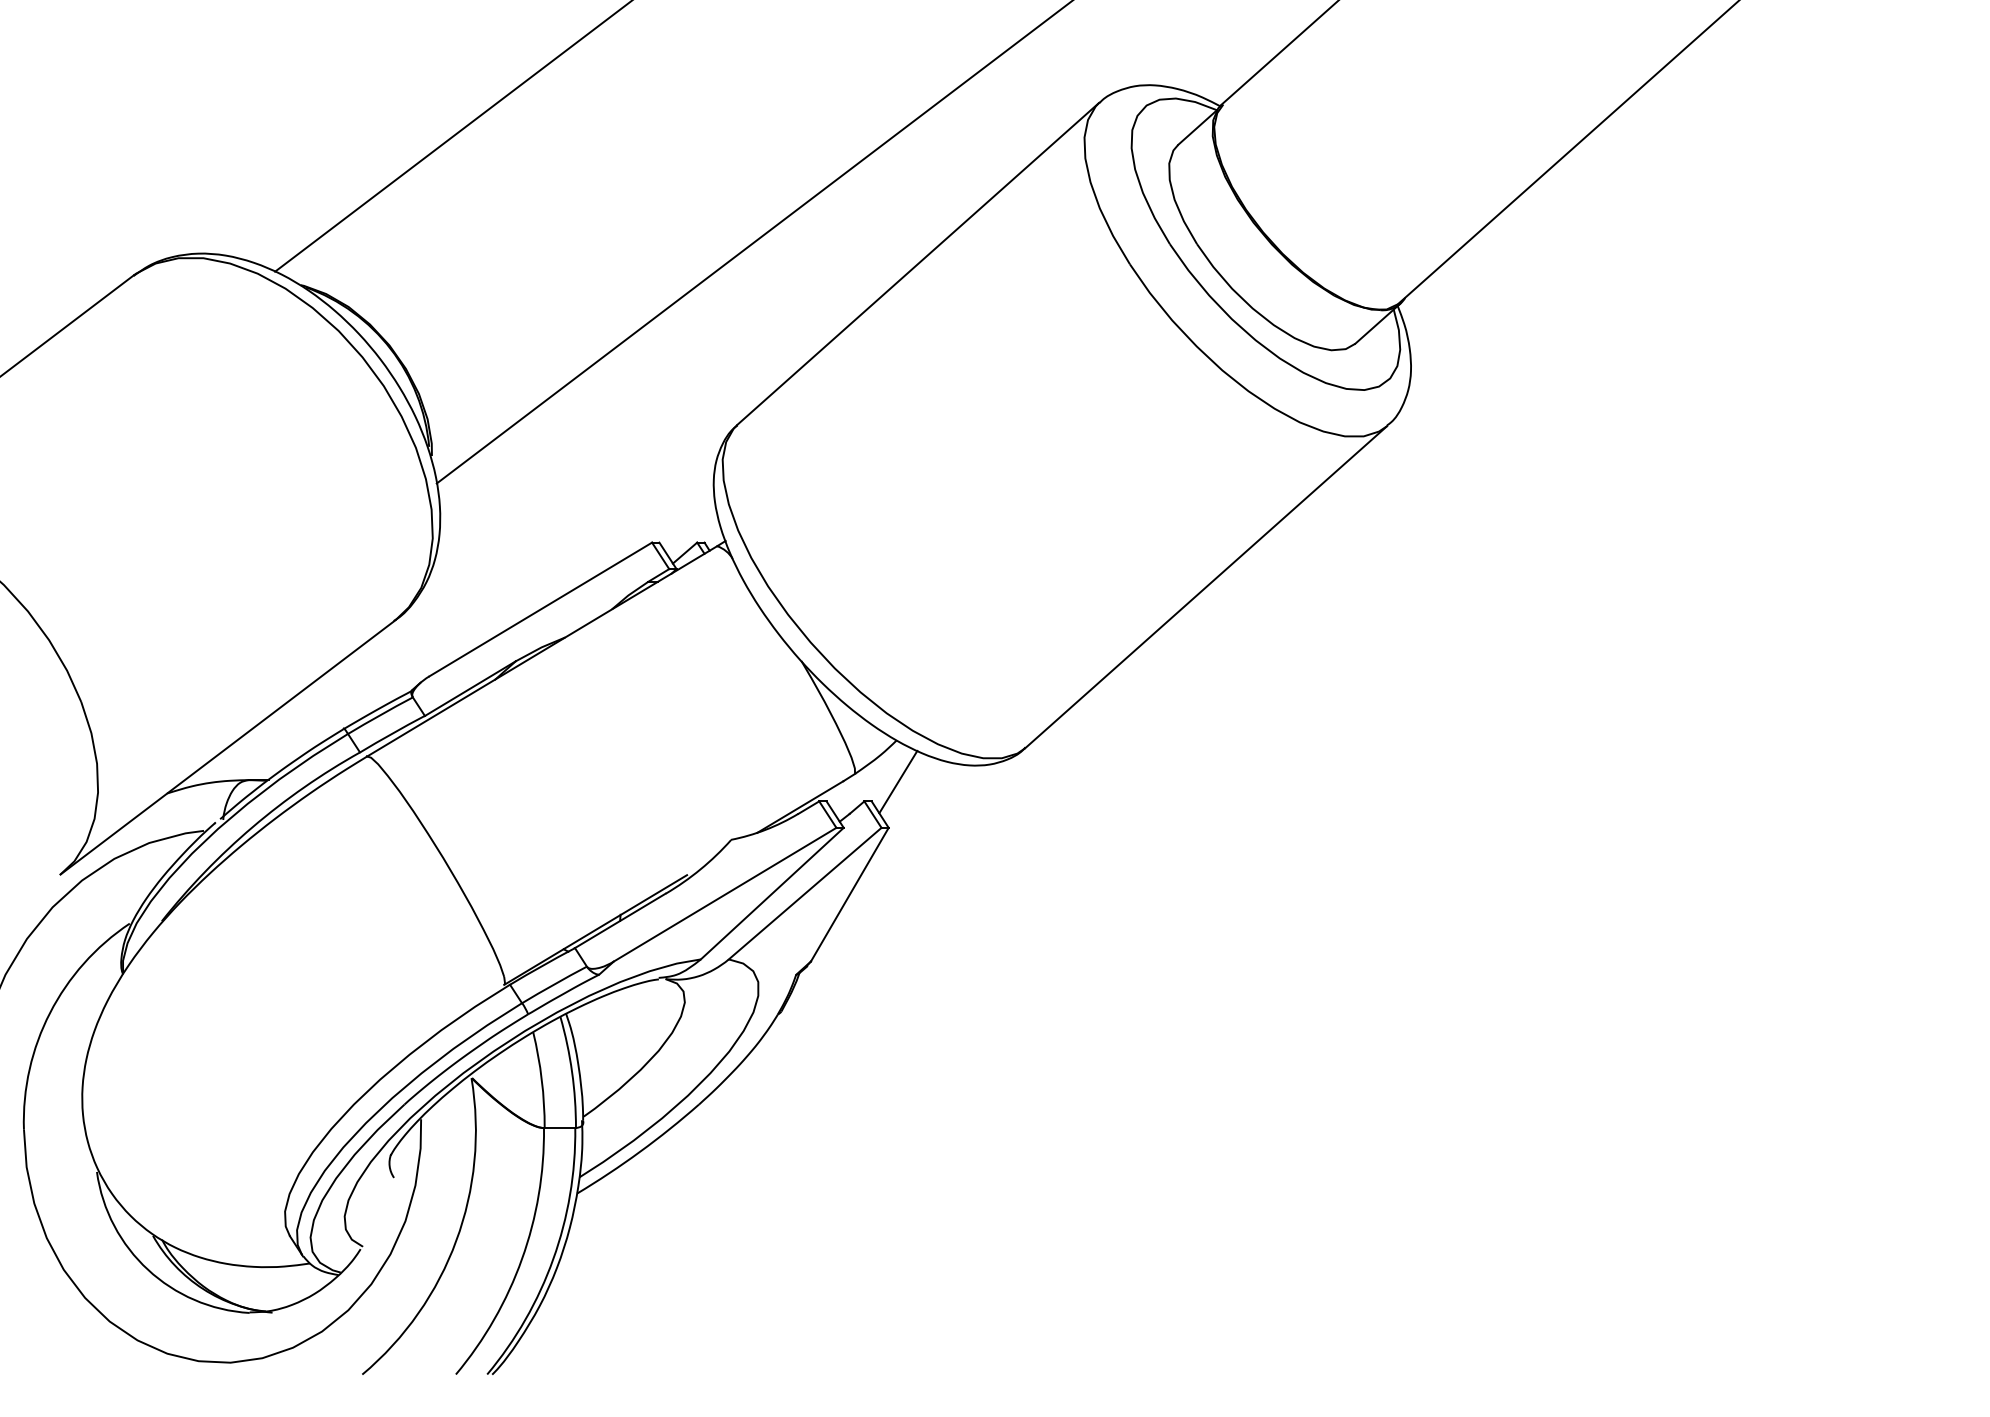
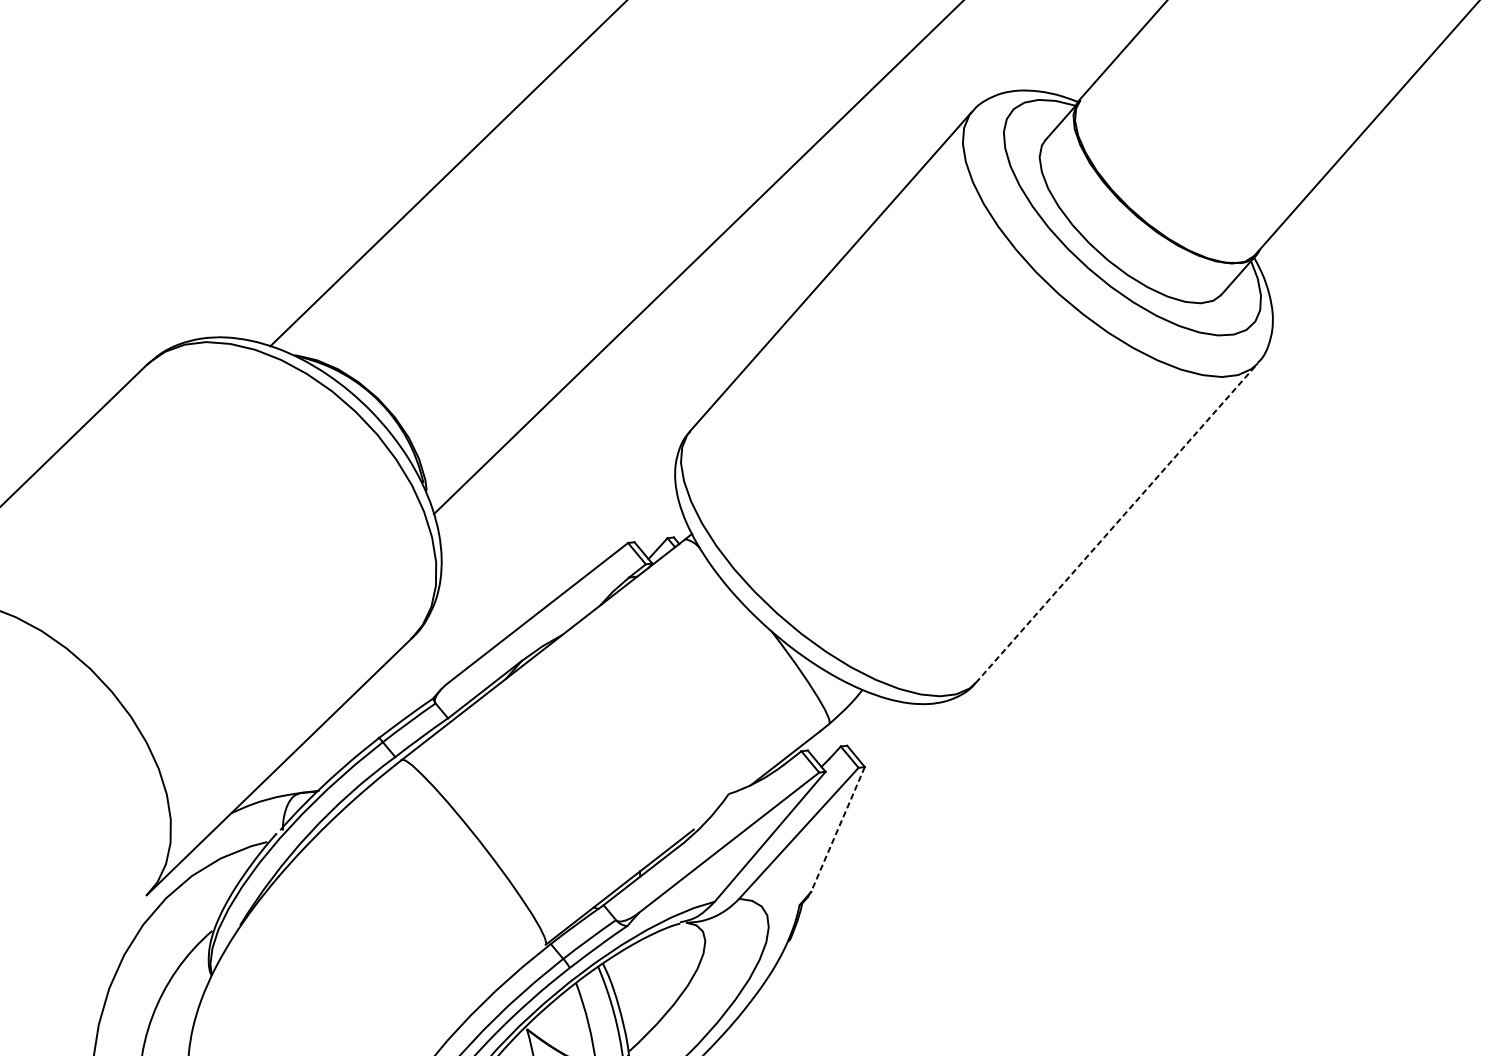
line: (1206, 586) -> (1116, 522), solid -> dashed
line: (898, 781) -> (868, 725), removed
line: (849, 895) -> (837, 830), solid -> dashed

